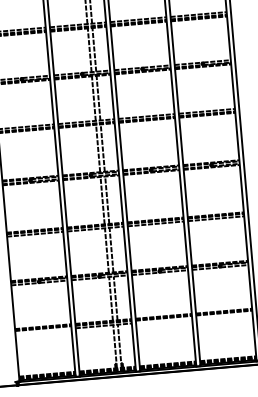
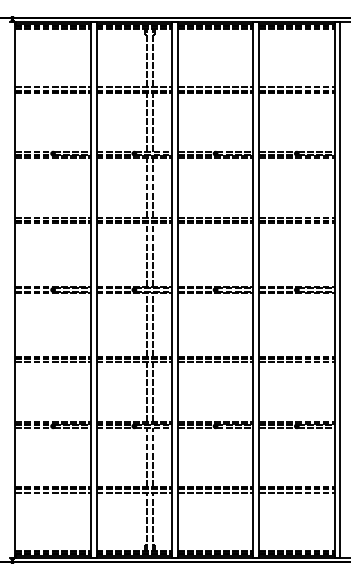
line: (224, 315) -> (296, 492), added
line: (163, 320) -> (215, 492), added
line: (42, 330) -> (52, 492), added

